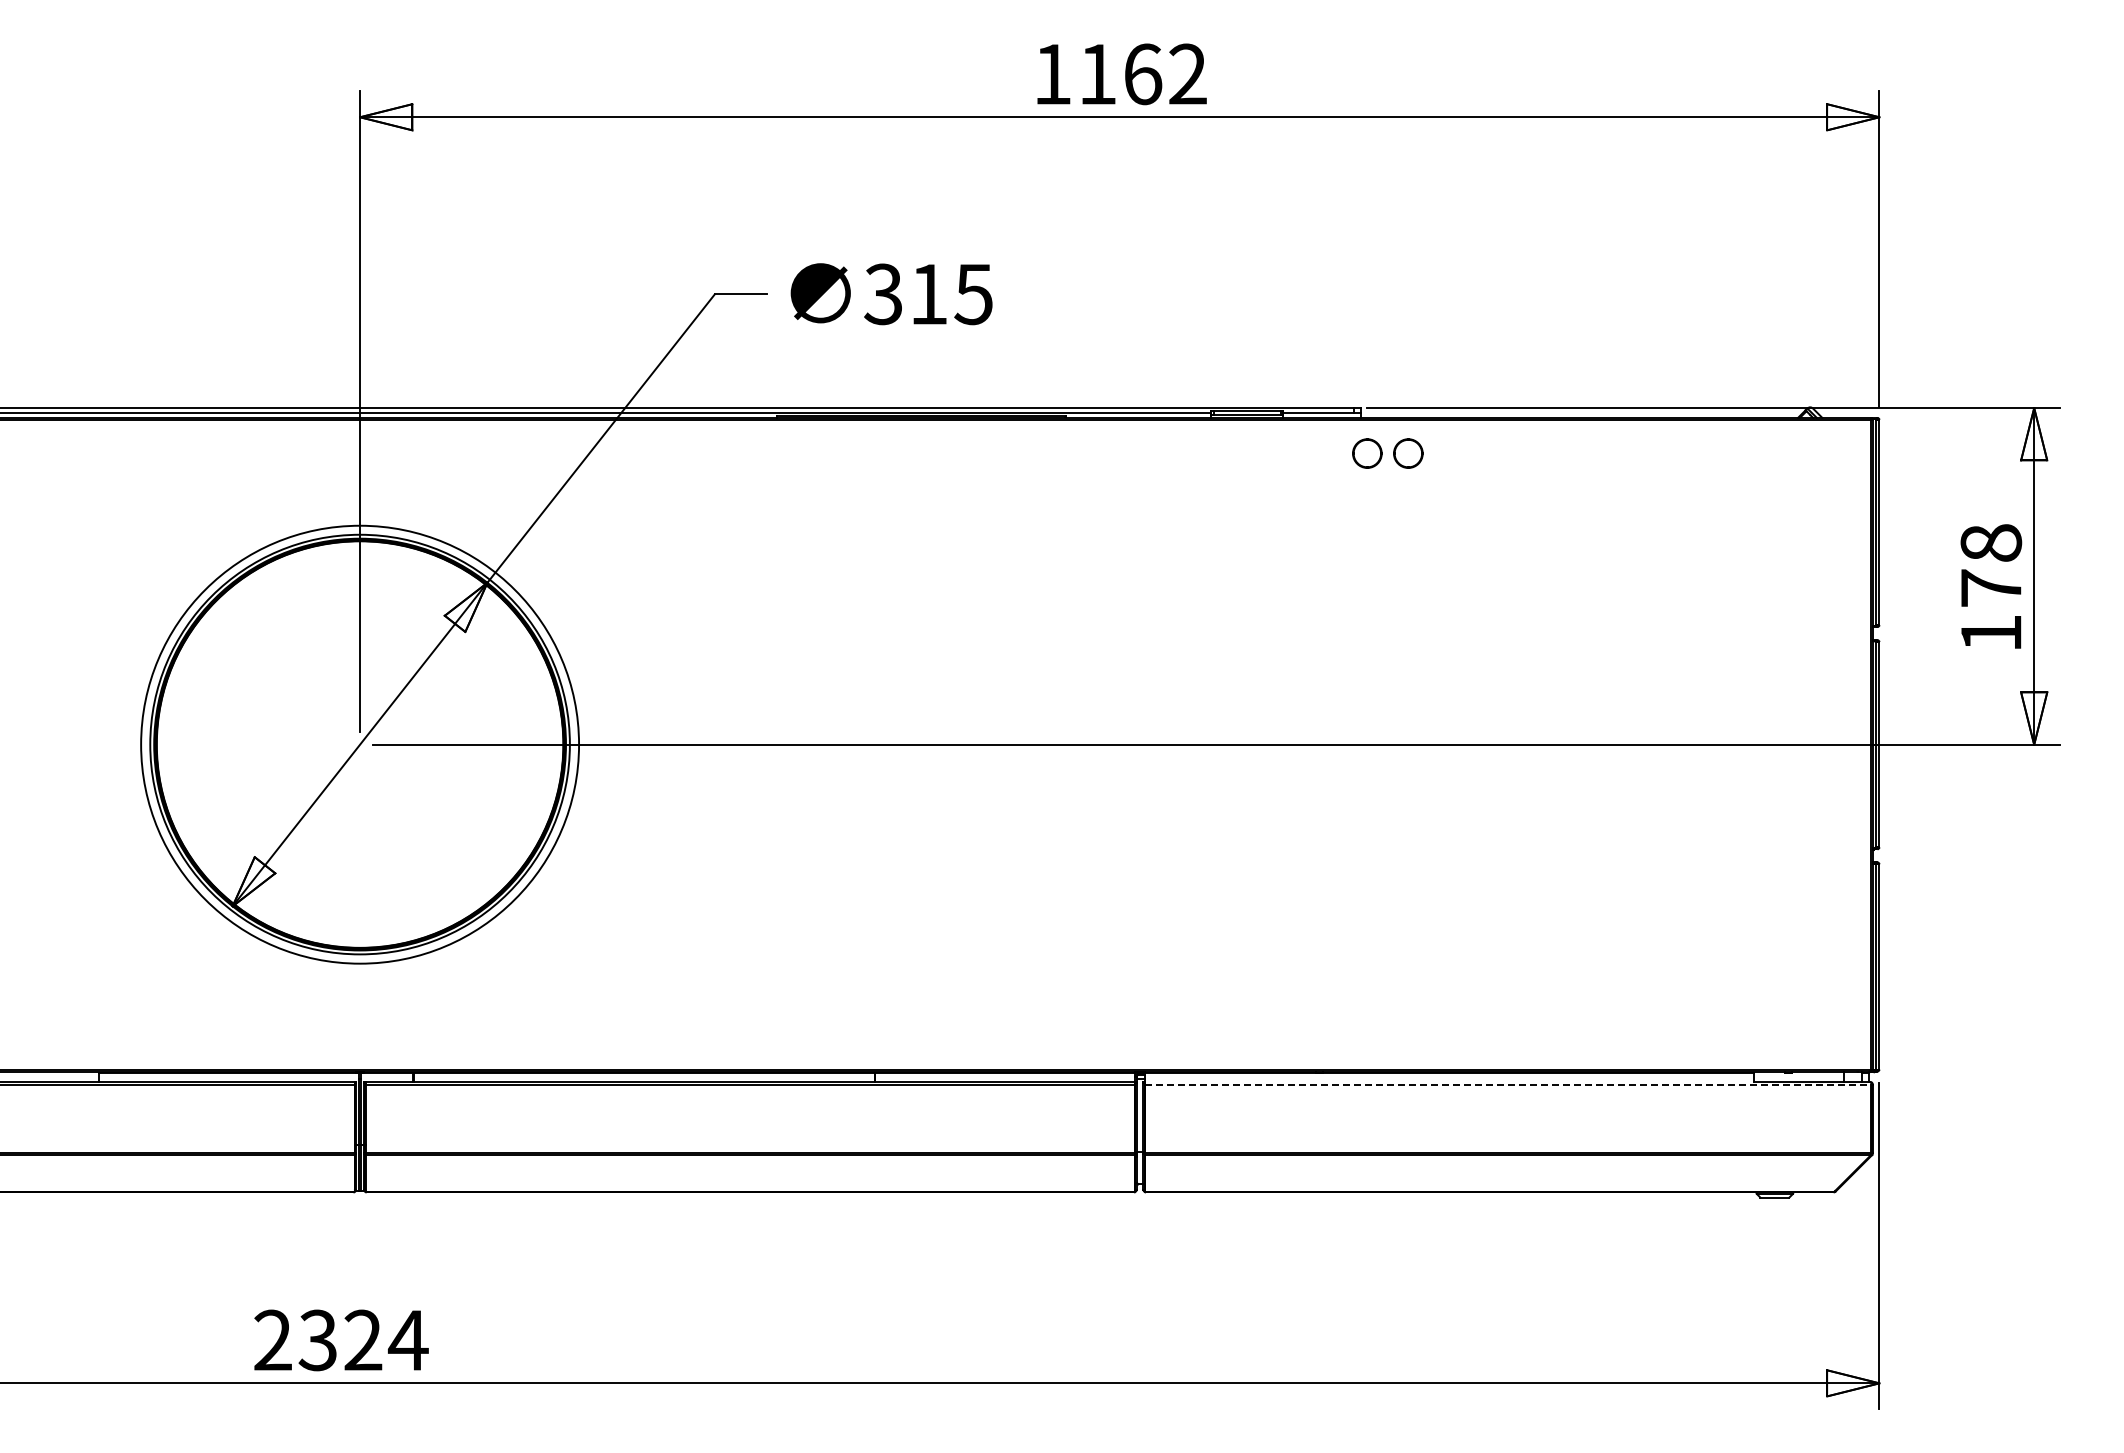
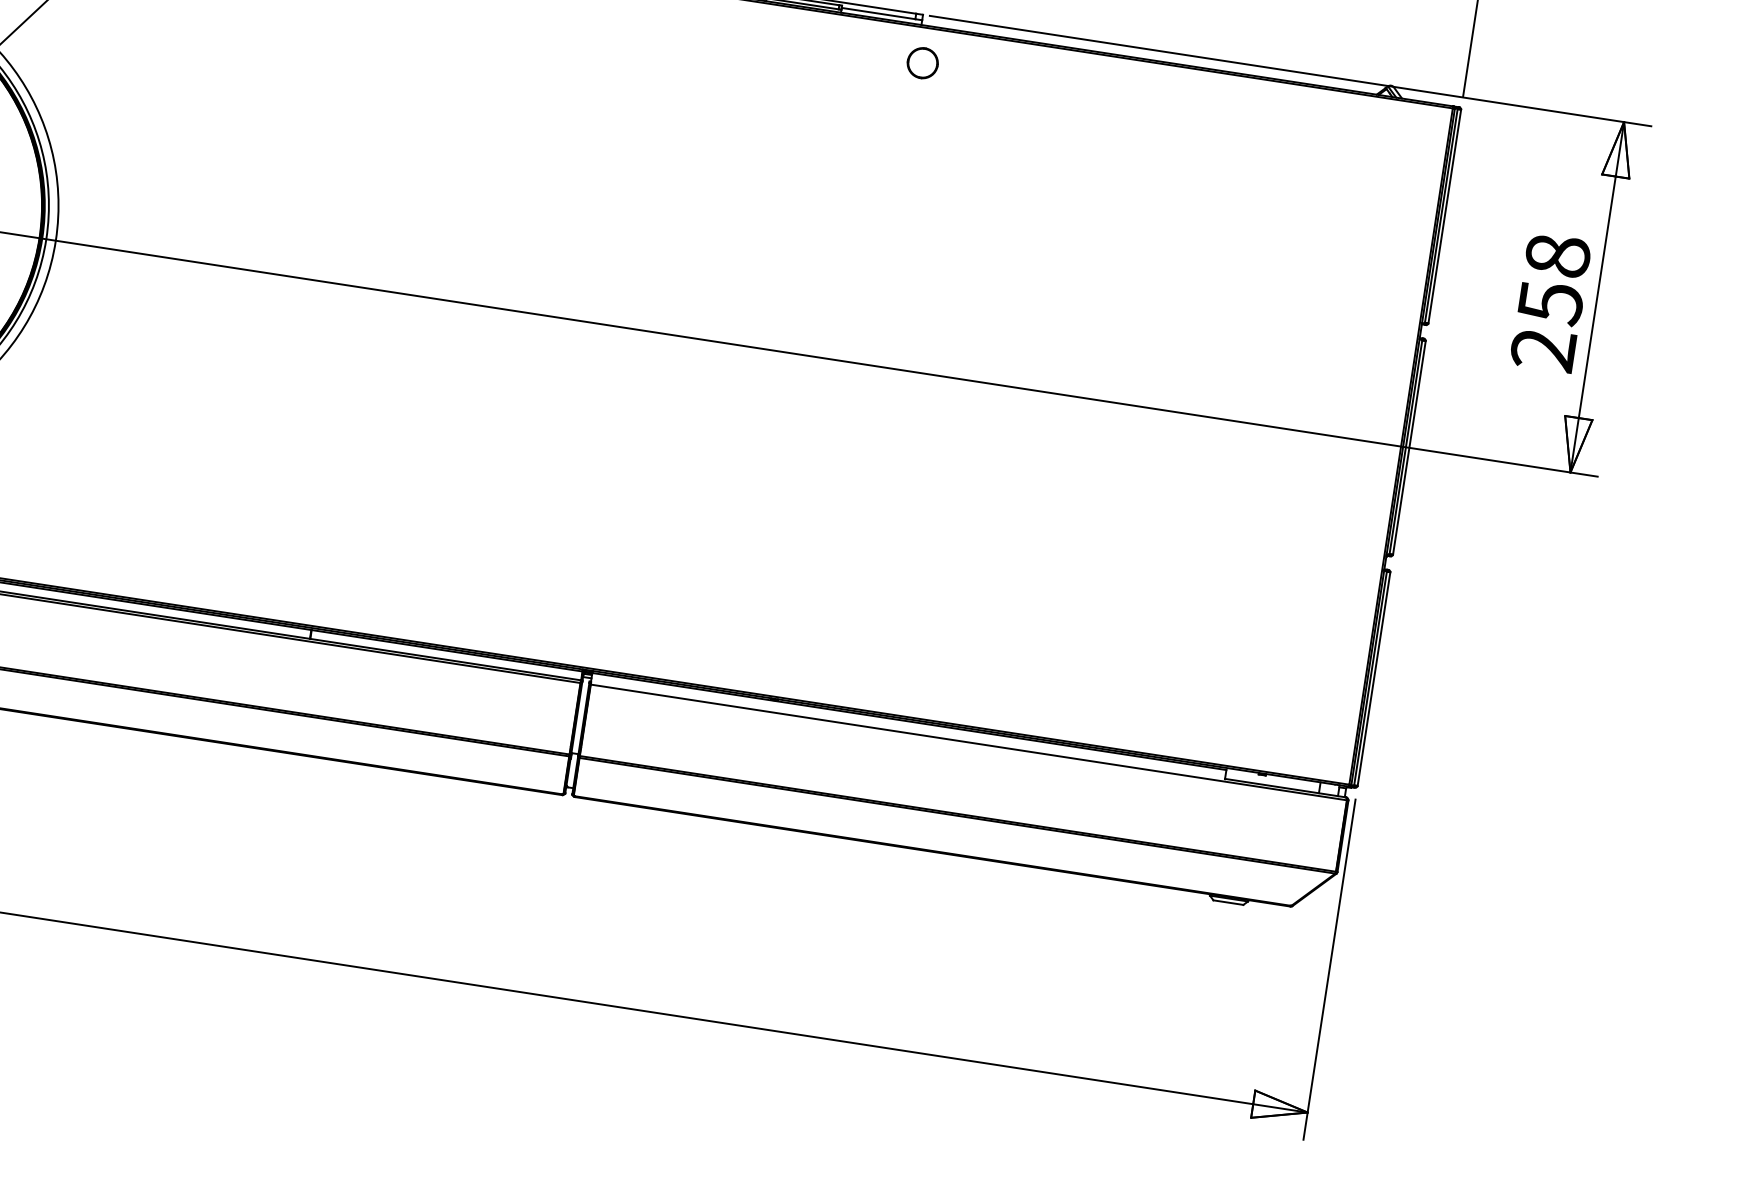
part: (1408, 453) -> (965, 69), removed
text: (1991, 610) -> (1547, 325), 178 -> 258
line: (1508, 1084) -> (969, 742), dashed -> solid

